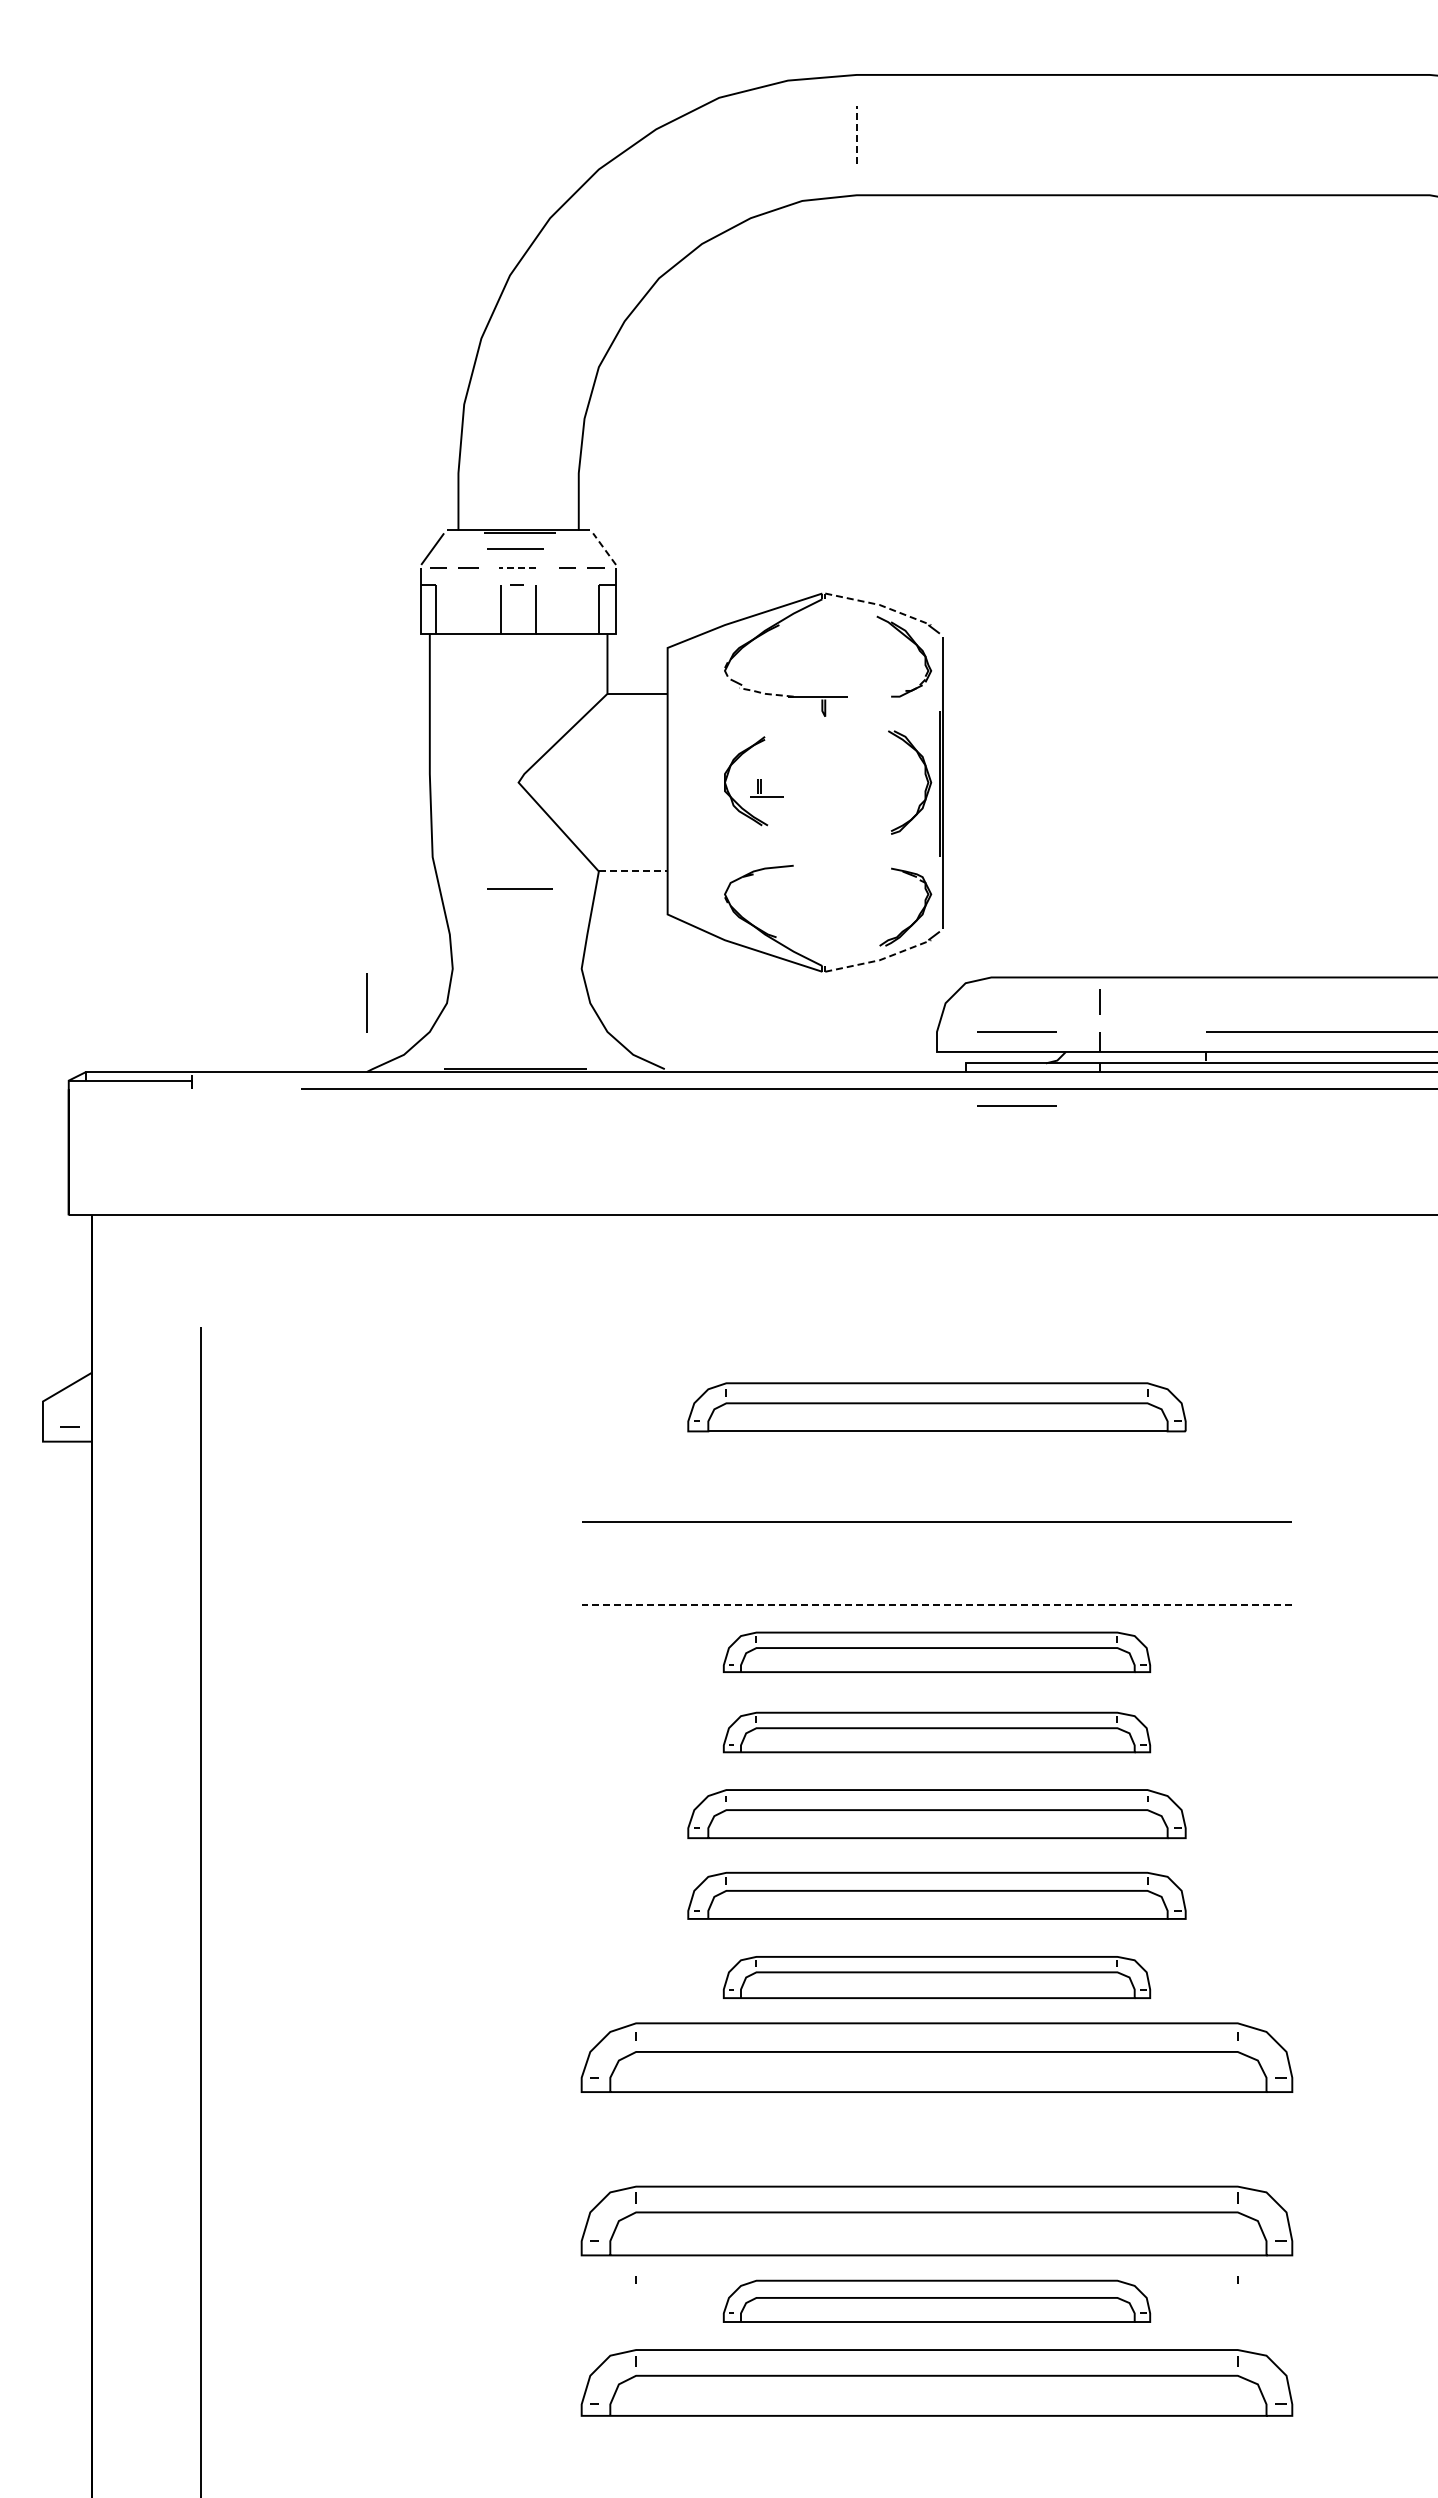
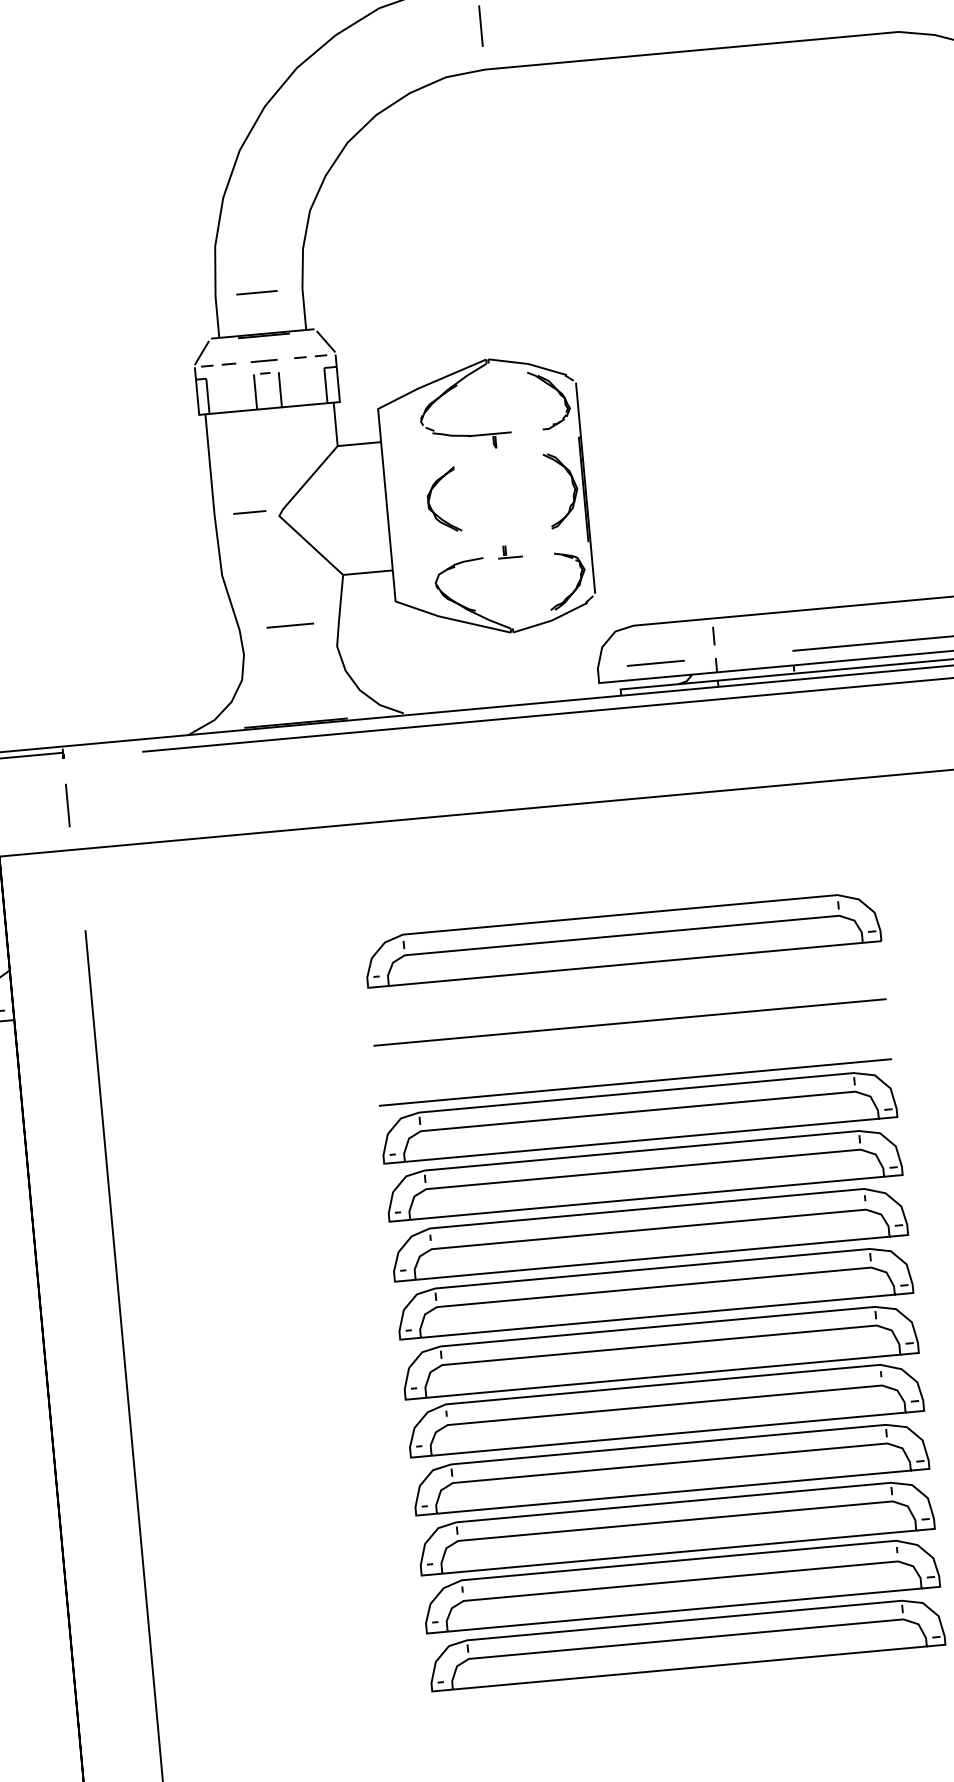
line: (856, 135) -> (480, 26), dashed -> solid
line: (515, 548) -> (256, 292), moved
line: (604, 548) -> (325, 341), dashed -> solid
line: (517, 567) -> (264, 360), dashed -> solid
line: (879, 604) -> (528, 363), dashed -> solid
line: (765, 693) -> (451, 435), dashed -> solid
line: (478, 773) -> (249, 512), added
part: (766, 788) -> (509, 551), moved
line: (633, 871) -> (368, 572), dashed -> solid
line: (519, 888) -> (289, 624), moved
line: (879, 960) -> (551, 620), dashed -> solid
line: (366, 1002) -> (67, 805), moved
line: (1016, 1105) -> (660, 716), removed
part: (936, 1407) -> (622, 939), size x1.43
line: (936, 1605) -> (635, 1082), dashed -> solid
part: (936, 1652) -> (638, 1116), size x1.67
part: (936, 1732) -> (643, 1174), size x1.67
part: (936, 1813) -> (648, 1233), size x1.43
part: (936, 1895) -> (654, 1292), size x1.43
part: (936, 1977) -> (659, 1351), size x1.67
part: (936, 2139) -> (670, 1468), added
part: (936, 2301) -> (680, 1585), size x1.67

